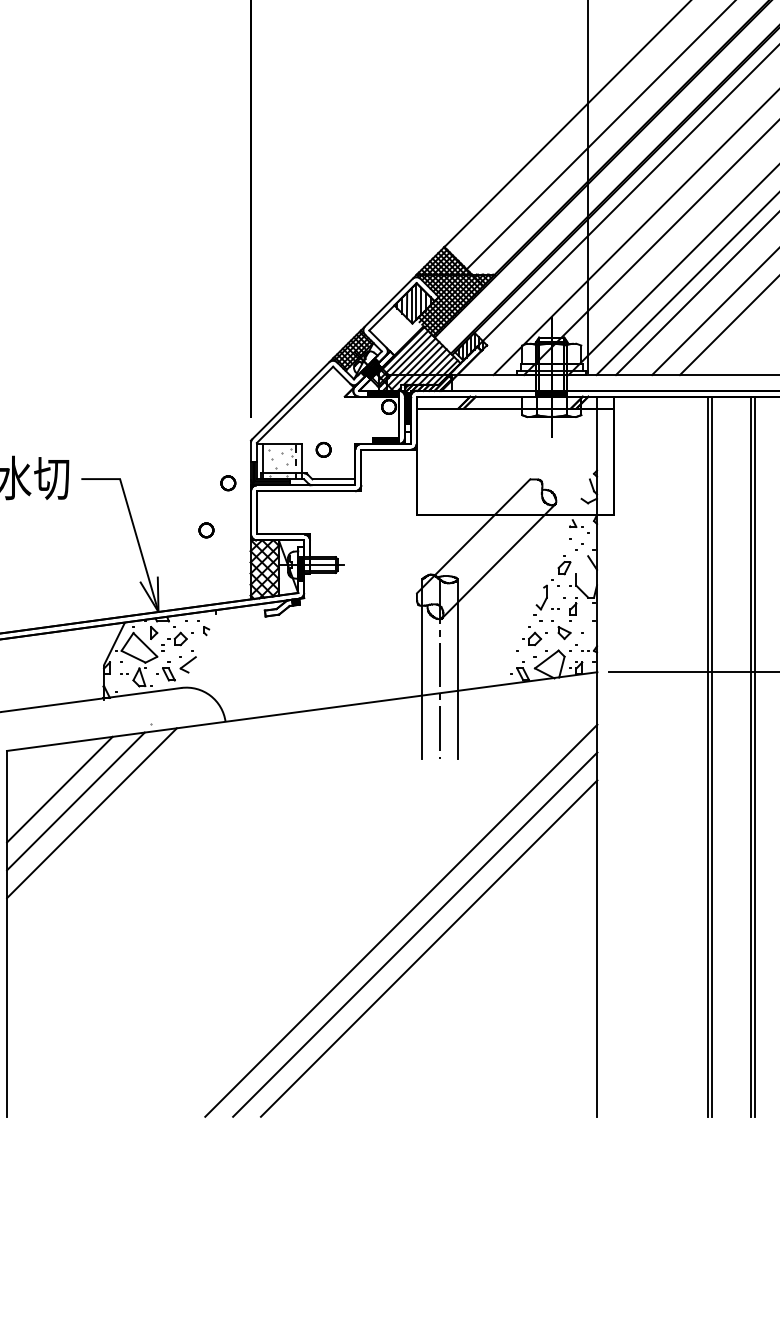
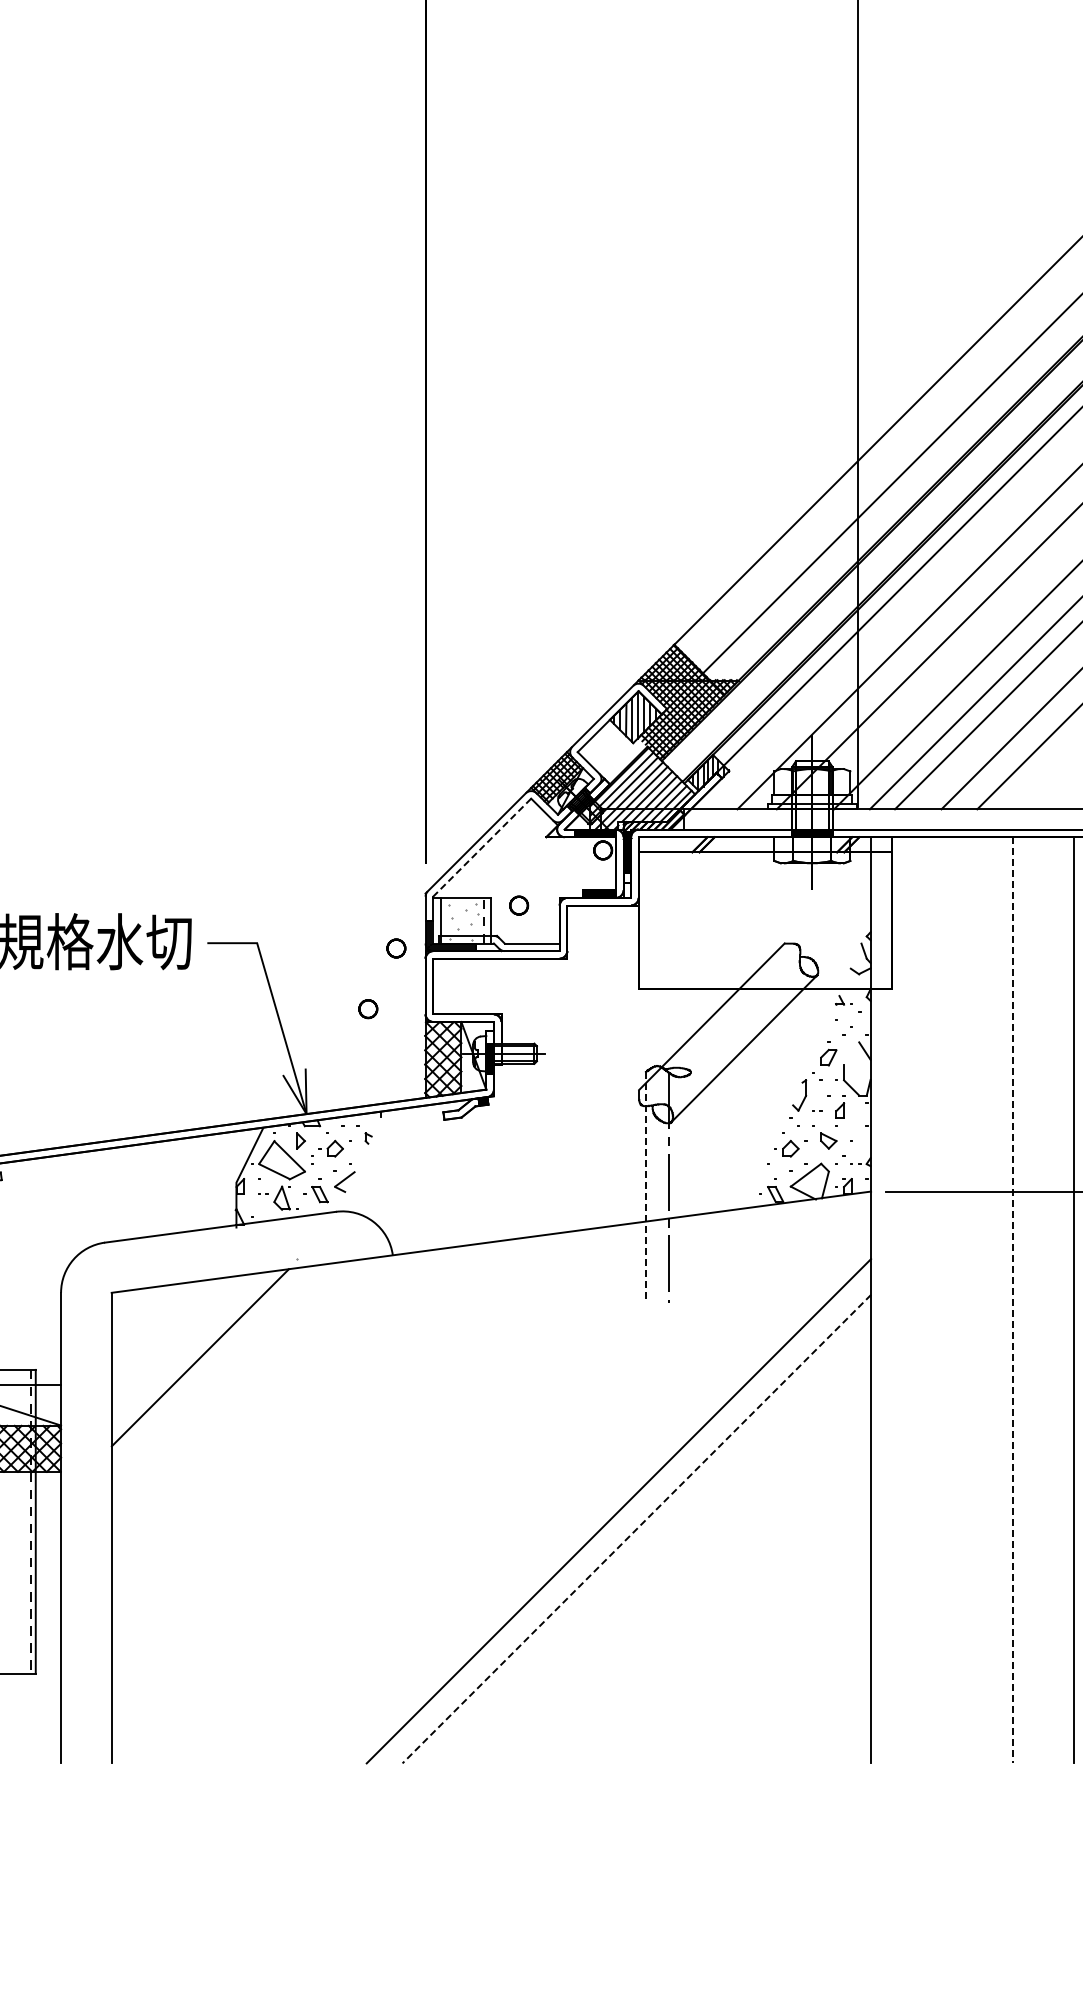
line: (294, 405) -> (481, 848), solid -> dashed
line: (422, 669) -> (645, 1188), solid -> dashed
line: (457, 669) -> (691, 1187), removed
line: (707, 756) -> (1012, 1300), solid -> dashed
line: (711, 756) -> (1017, 1300), removed
line: (750, 756) -> (1068, 1300), removed
line: (59, 789) -> (179, 1342), removed
line: (91, 812) -> (220, 1372), removed
line: (415, 934) -> (636, 1529), solid -> dashed
line: (429, 948) -> (654, 1546), removed

